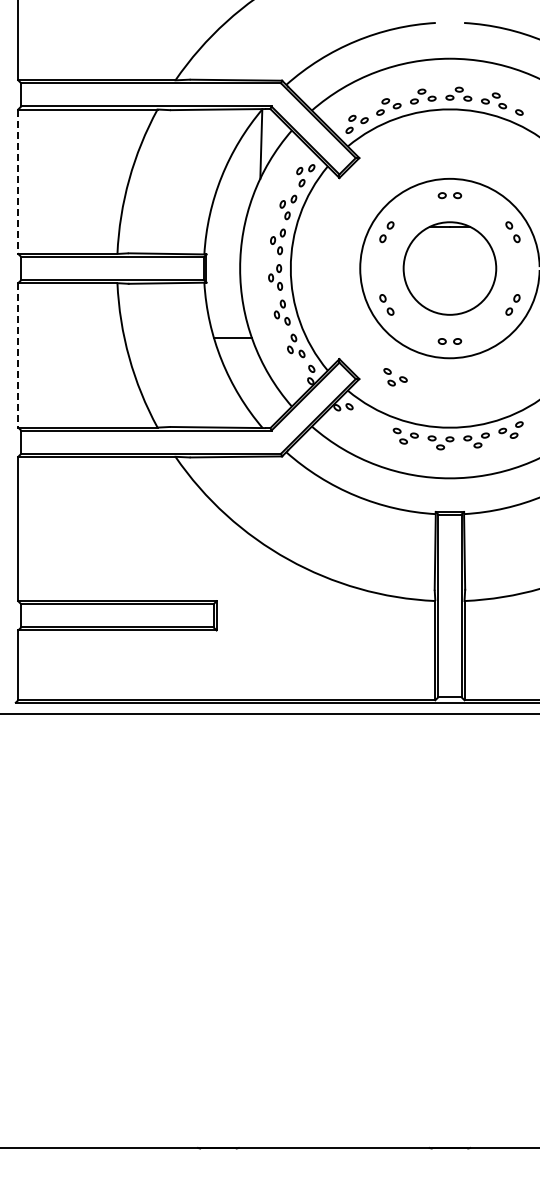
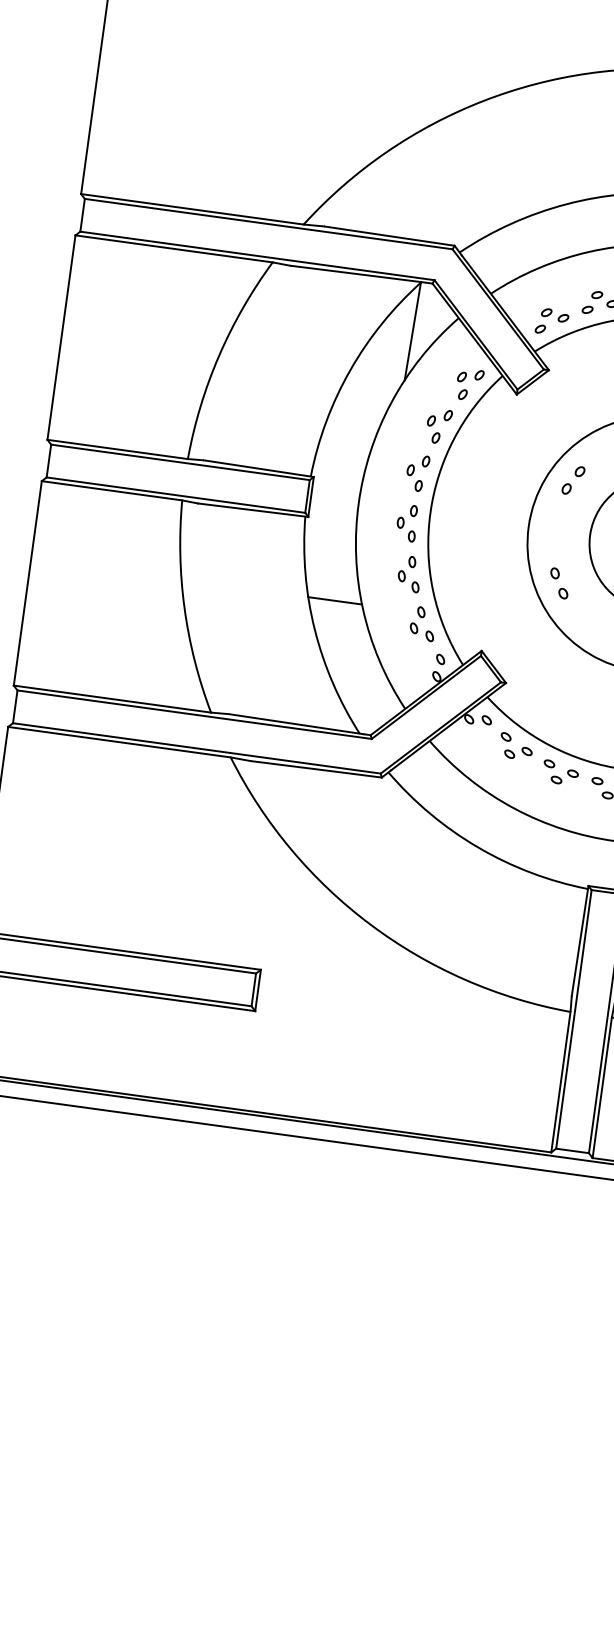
line: (18, 182) -> (61, 338), dashed -> solid
line: (18, 355) -> (28, 583), dashed -> solid
part: (395, 377) -> (516, 747), moved

